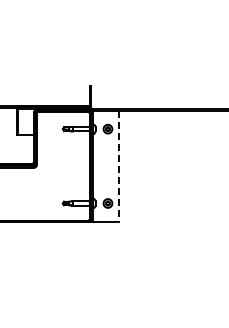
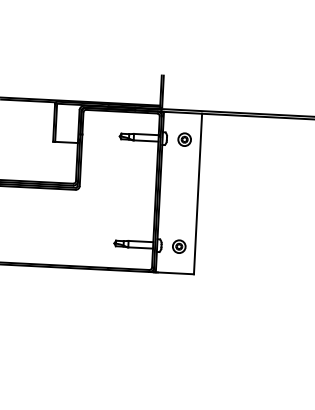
line: (119, 166) -> (198, 194), dashed -> solid

